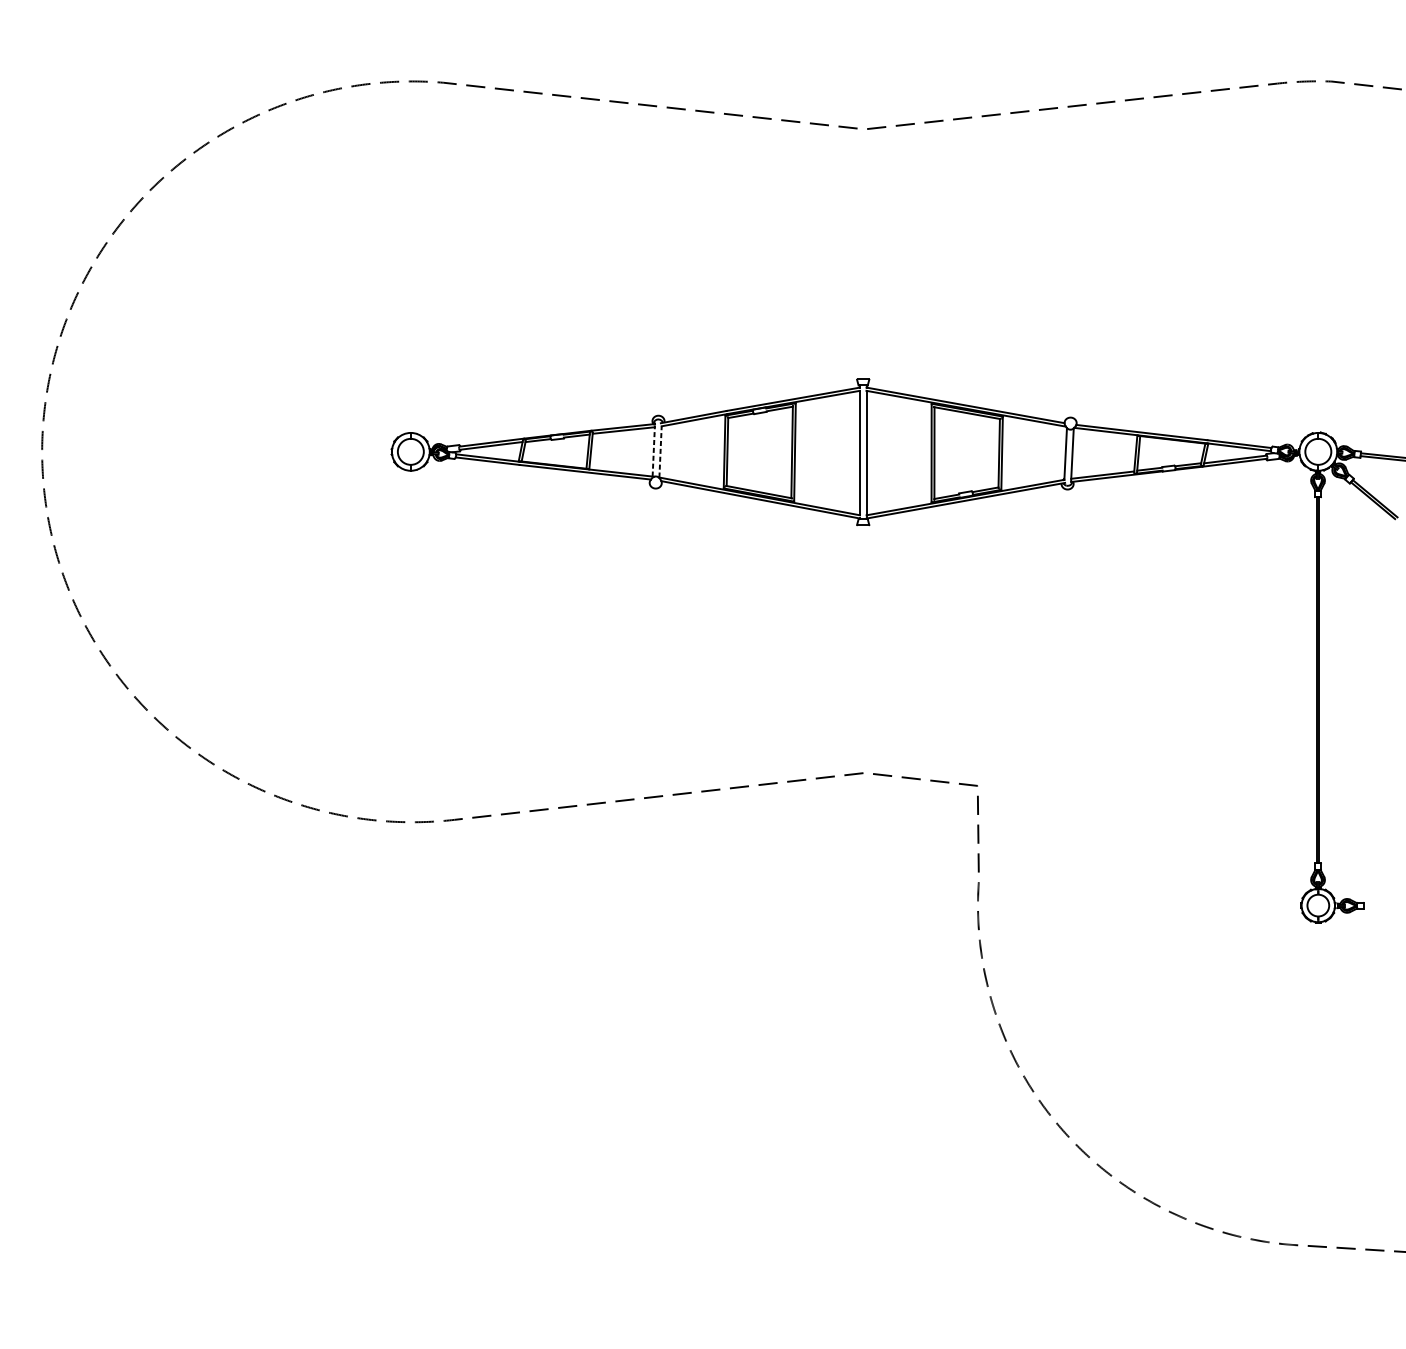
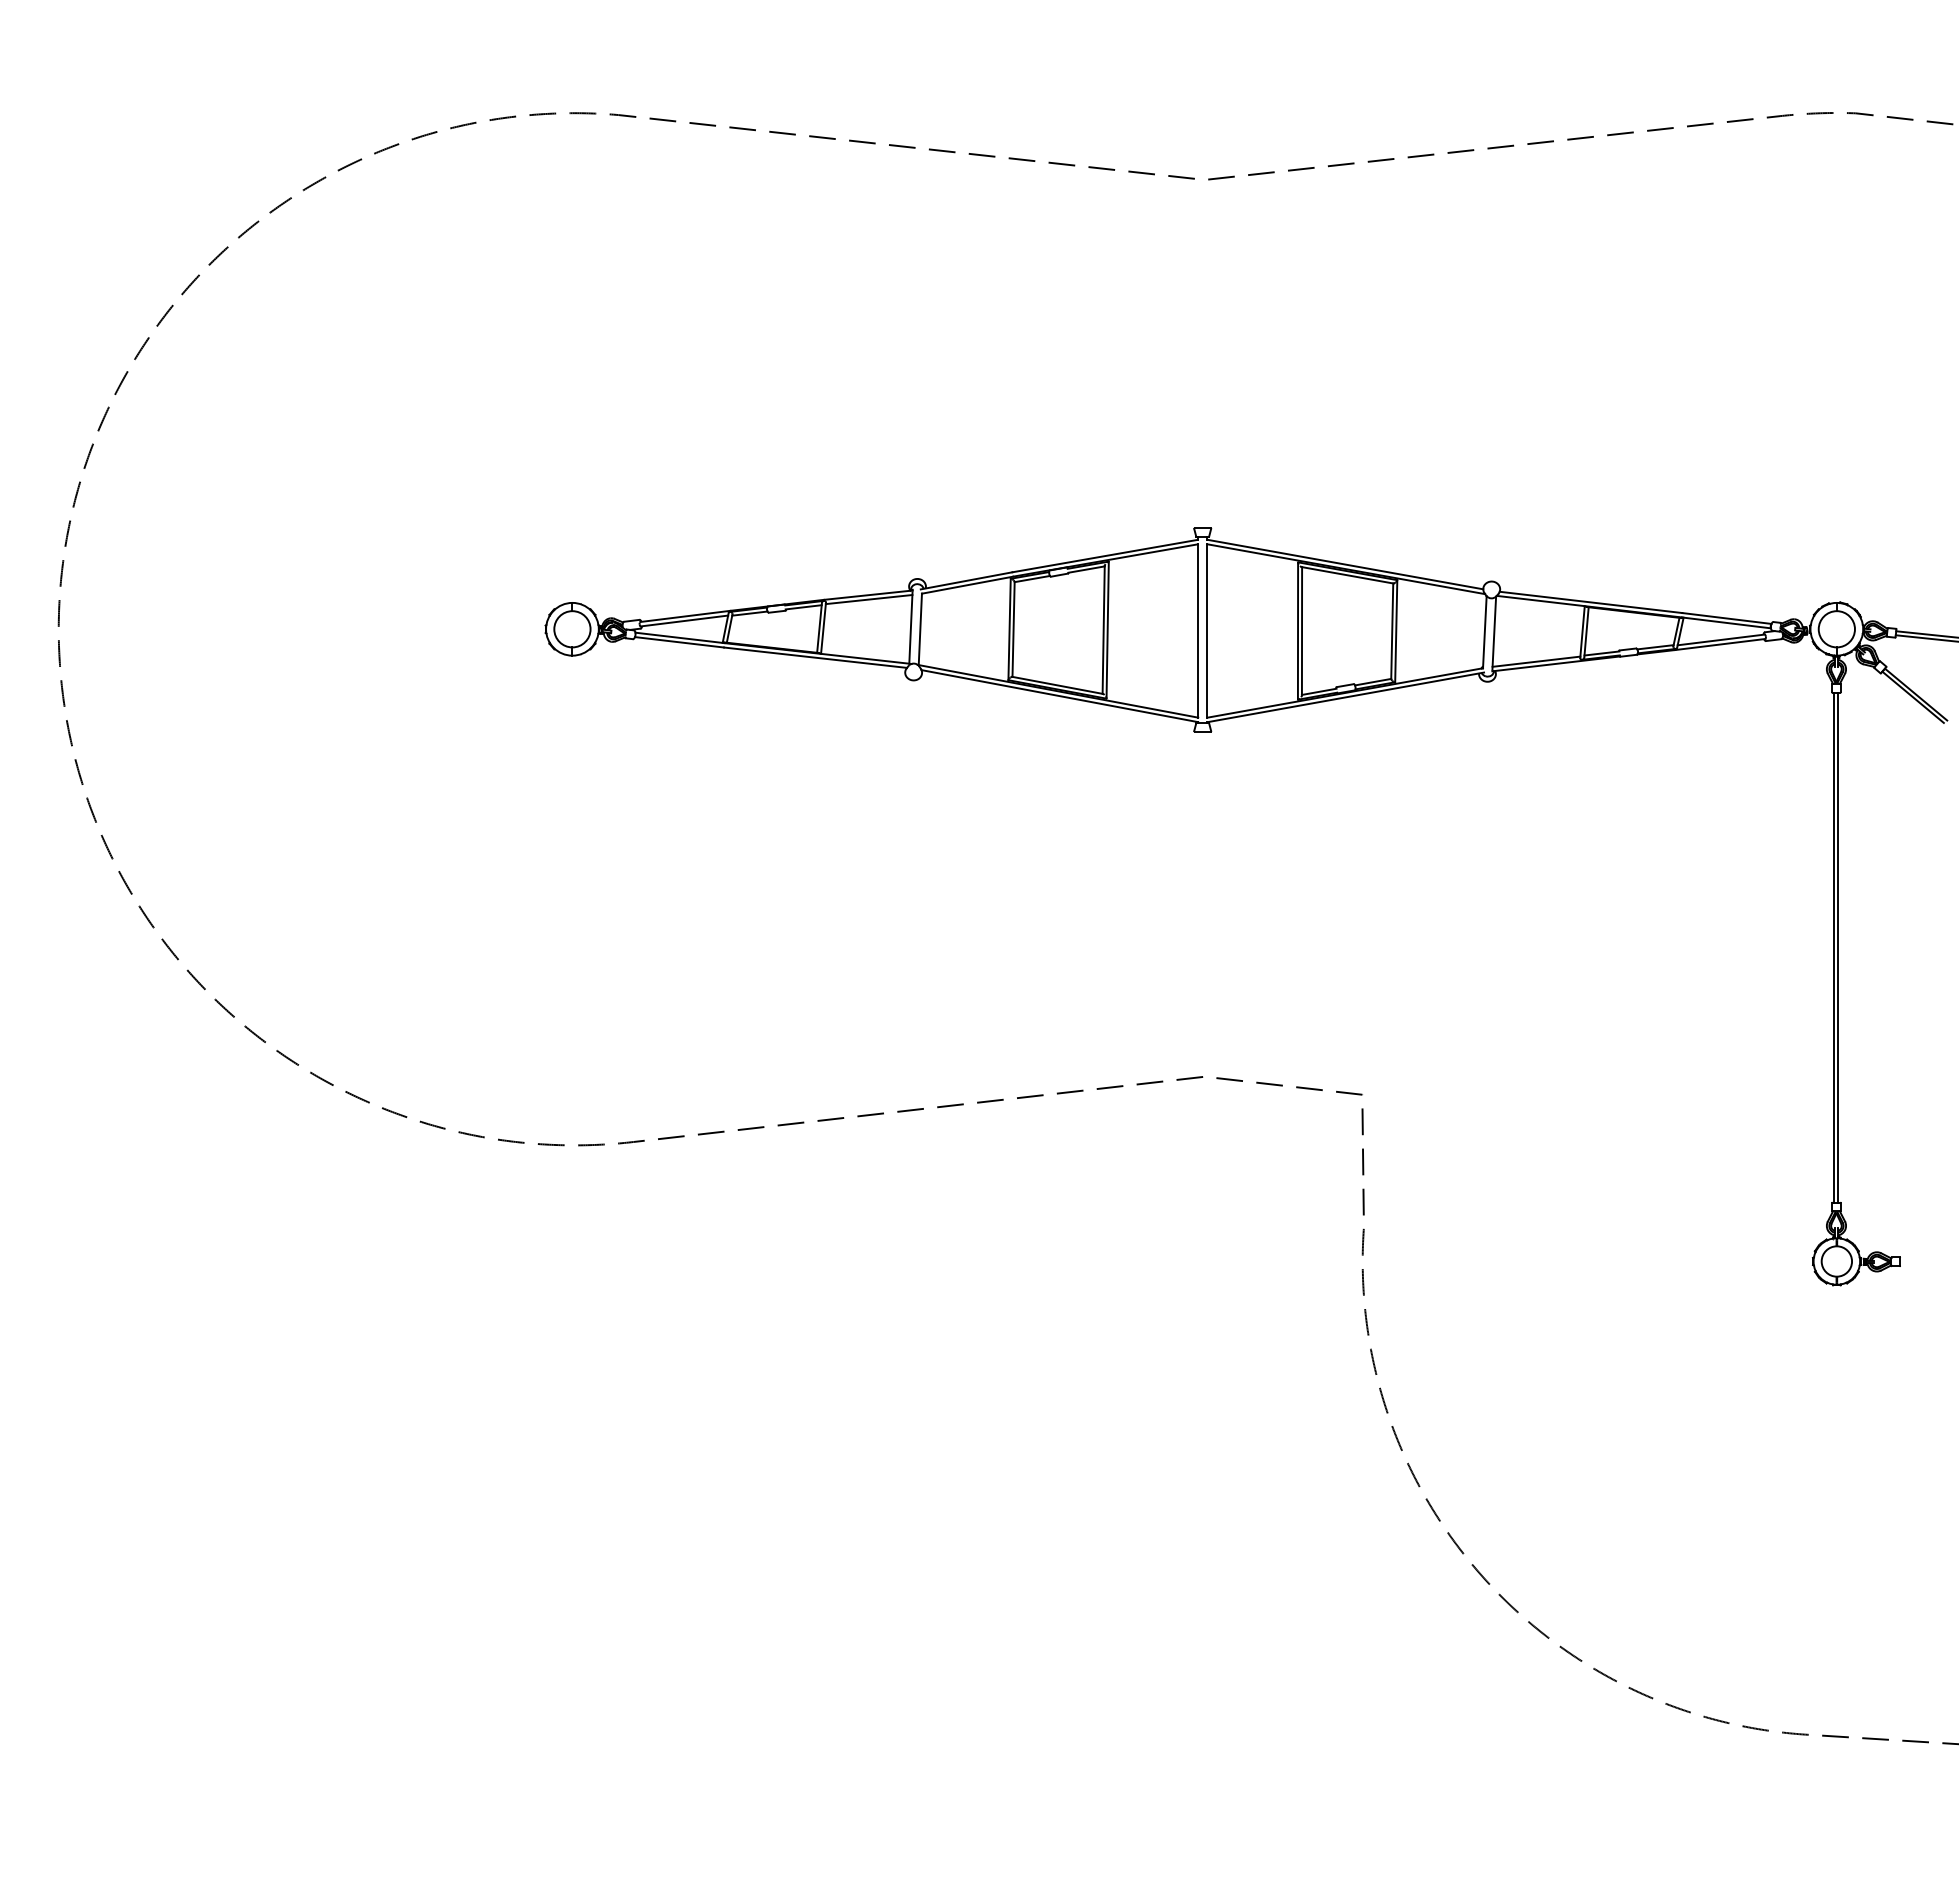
line: (653, 451) -> (910, 628), dashed -> solid
line: (660, 452) -> (920, 629), dashed -> solid

